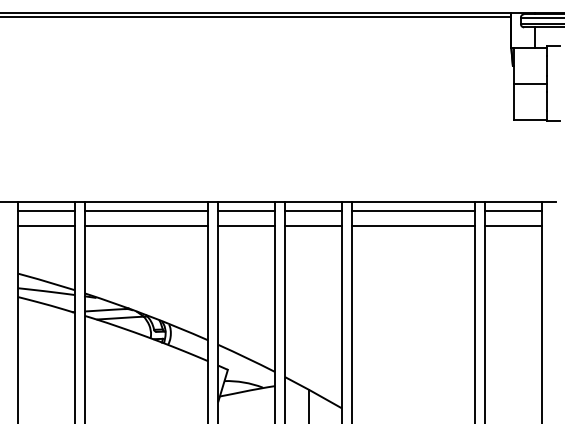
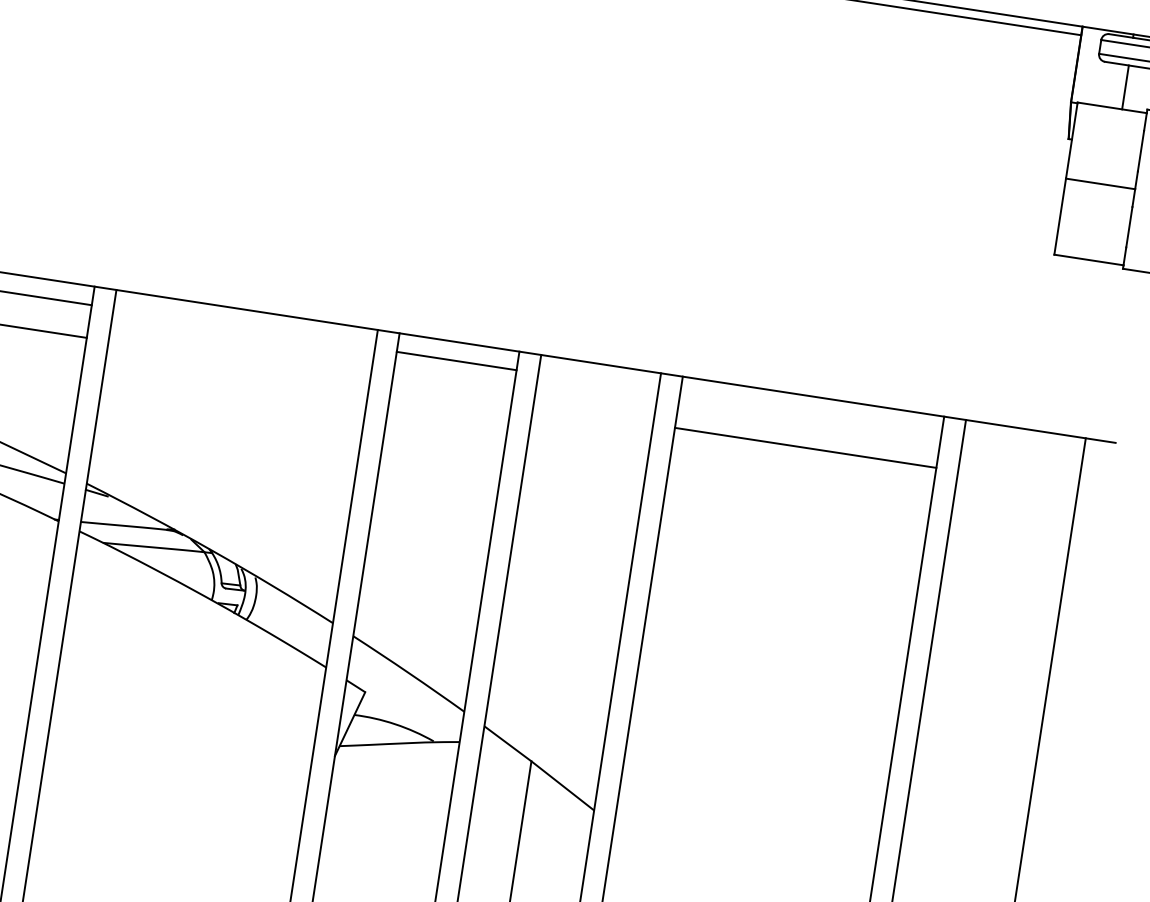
line: (146, 210) -> (244, 327), removed
line: (313, 210) -> (598, 381), removed
line: (413, 210) -> (810, 414), removed
line: (513, 210) -> (1022, 446), removed
line: (146, 226) -> (239, 361), removed
line: (246, 226) -> (451, 394), removed
line: (313, 226) -> (593, 415), removed
line: (513, 226) -> (1017, 480), removed

